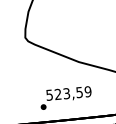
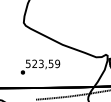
text: (65, 97) -> (40, 66), moved

